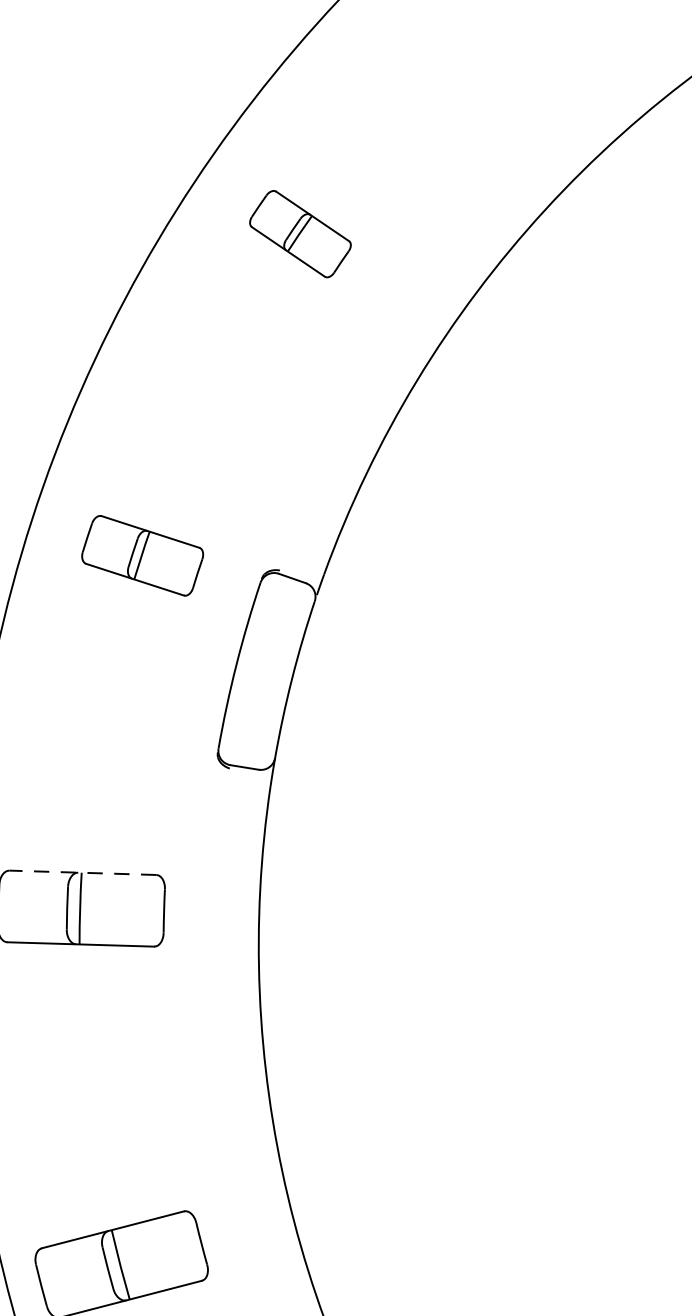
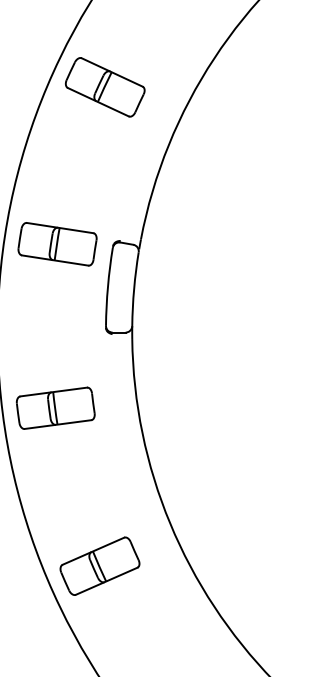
part: (300, 234) -> (105, 87), size x1.67
part: (142, 556) -> (57, 244), size x1.43
line: (82, 873) -> (53, 392), dashed -> solid

